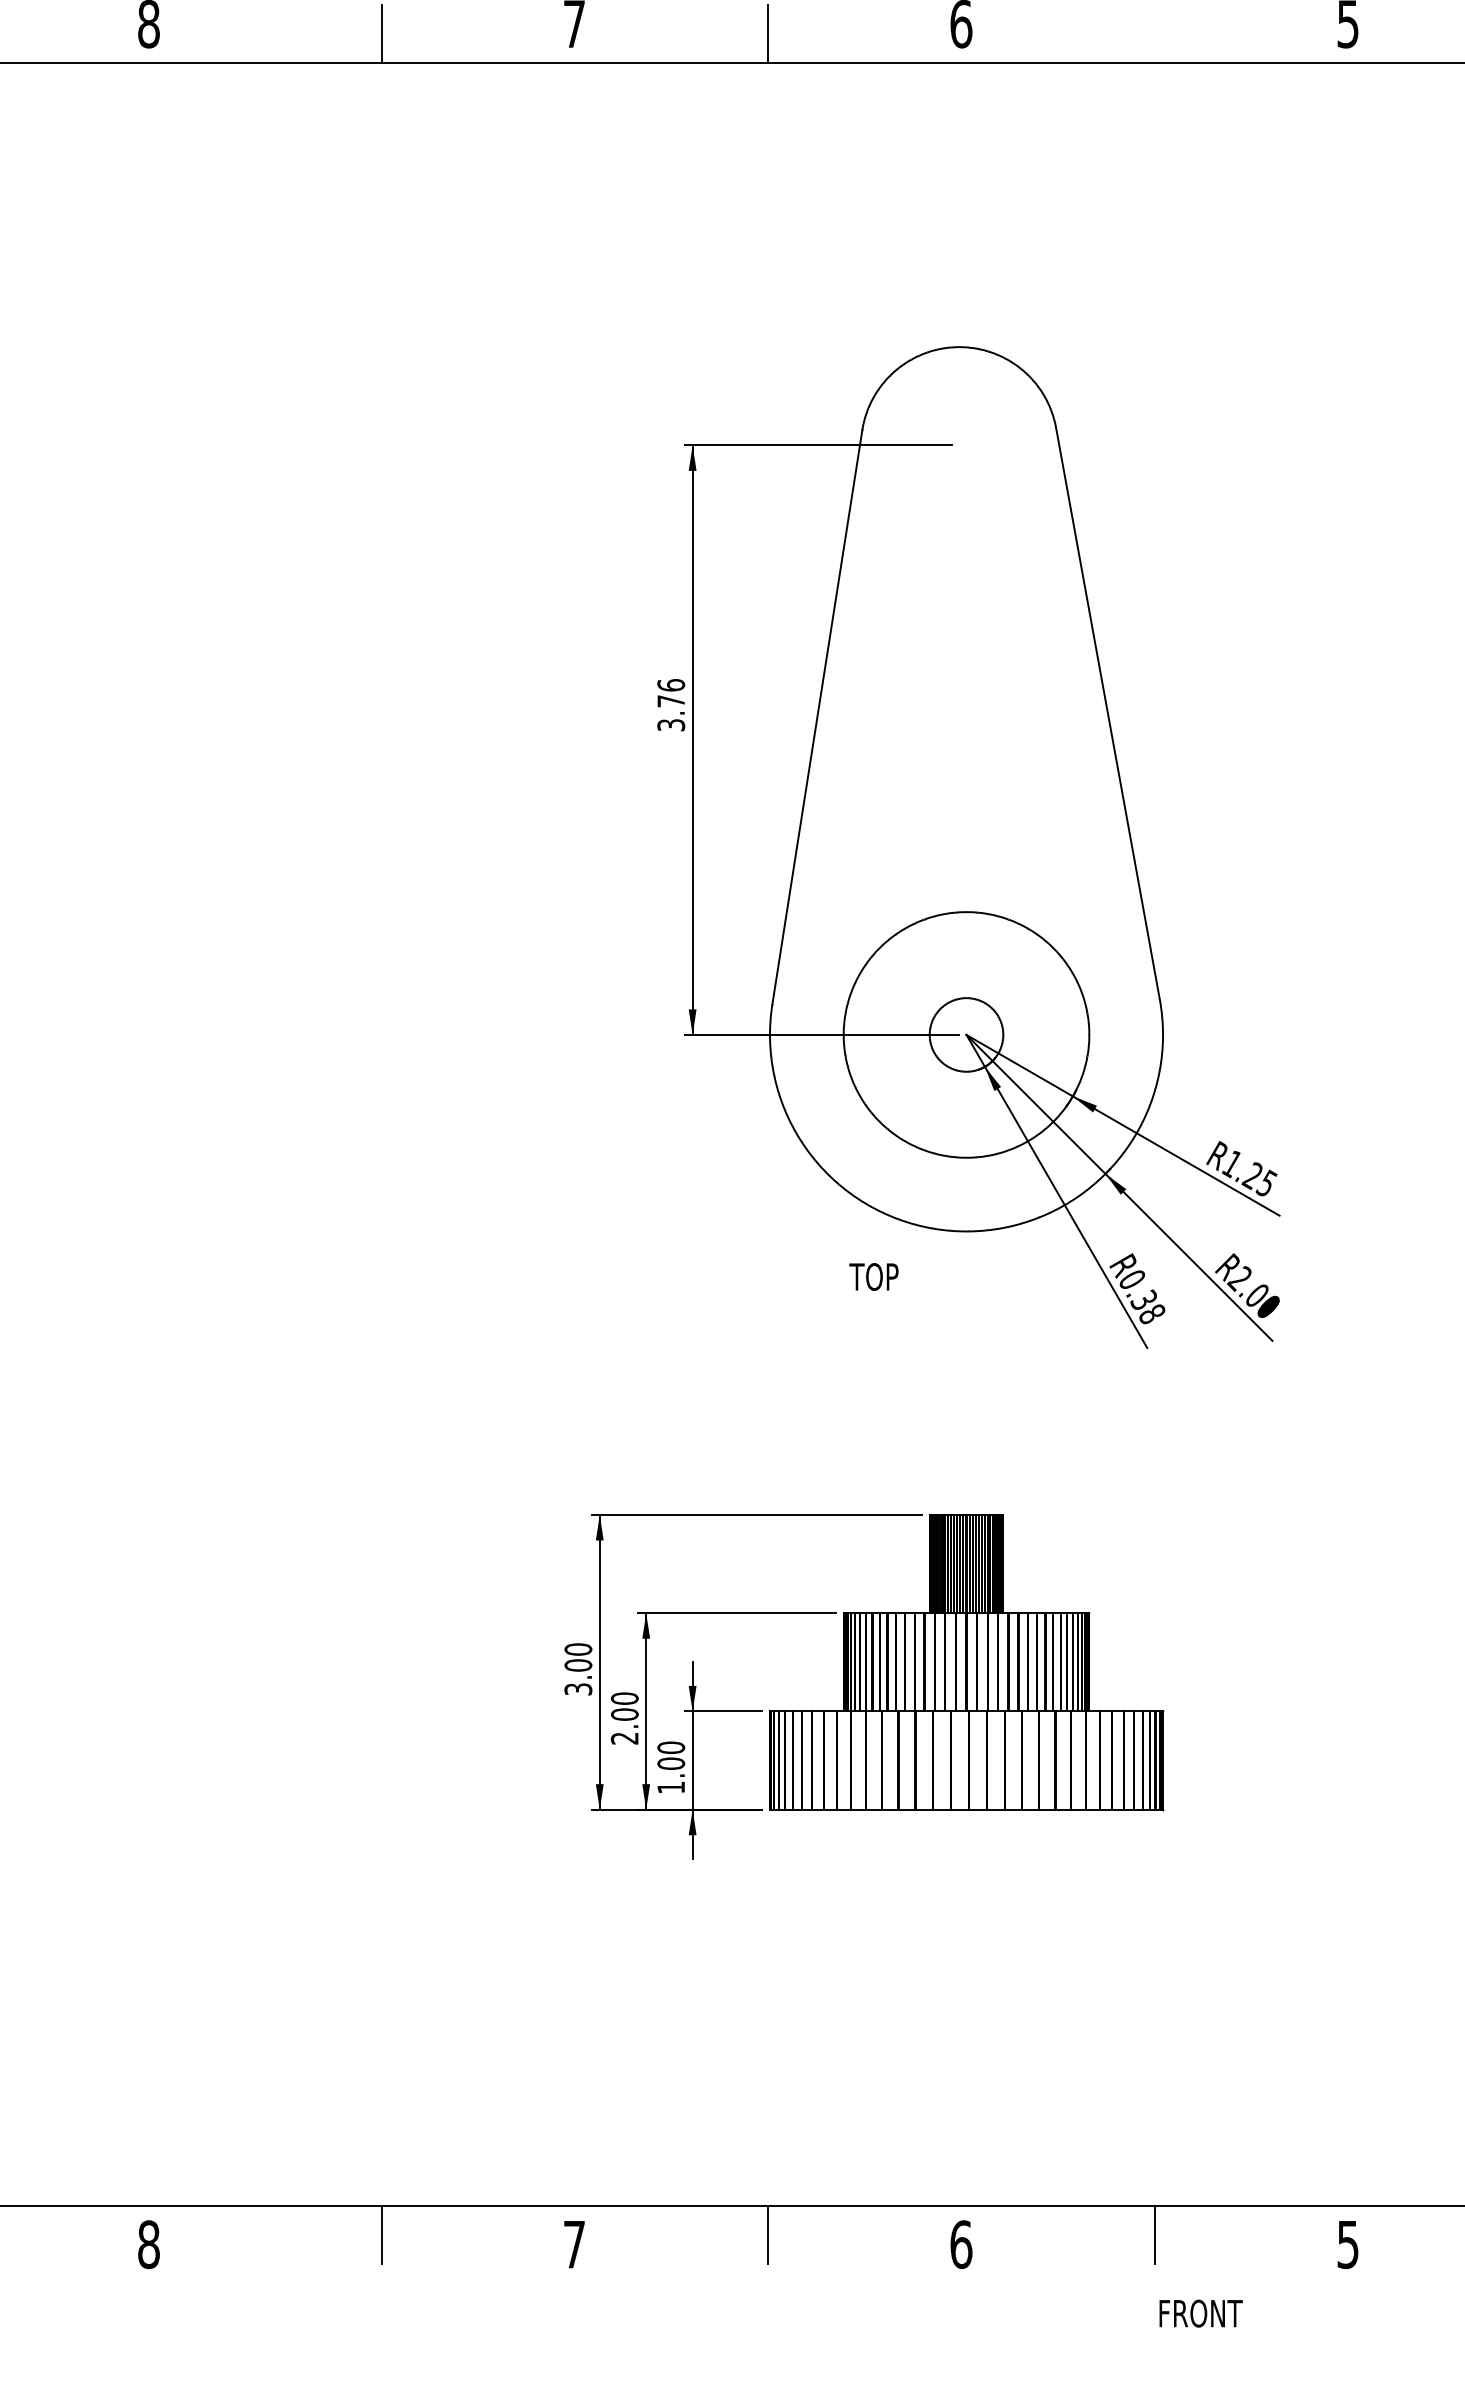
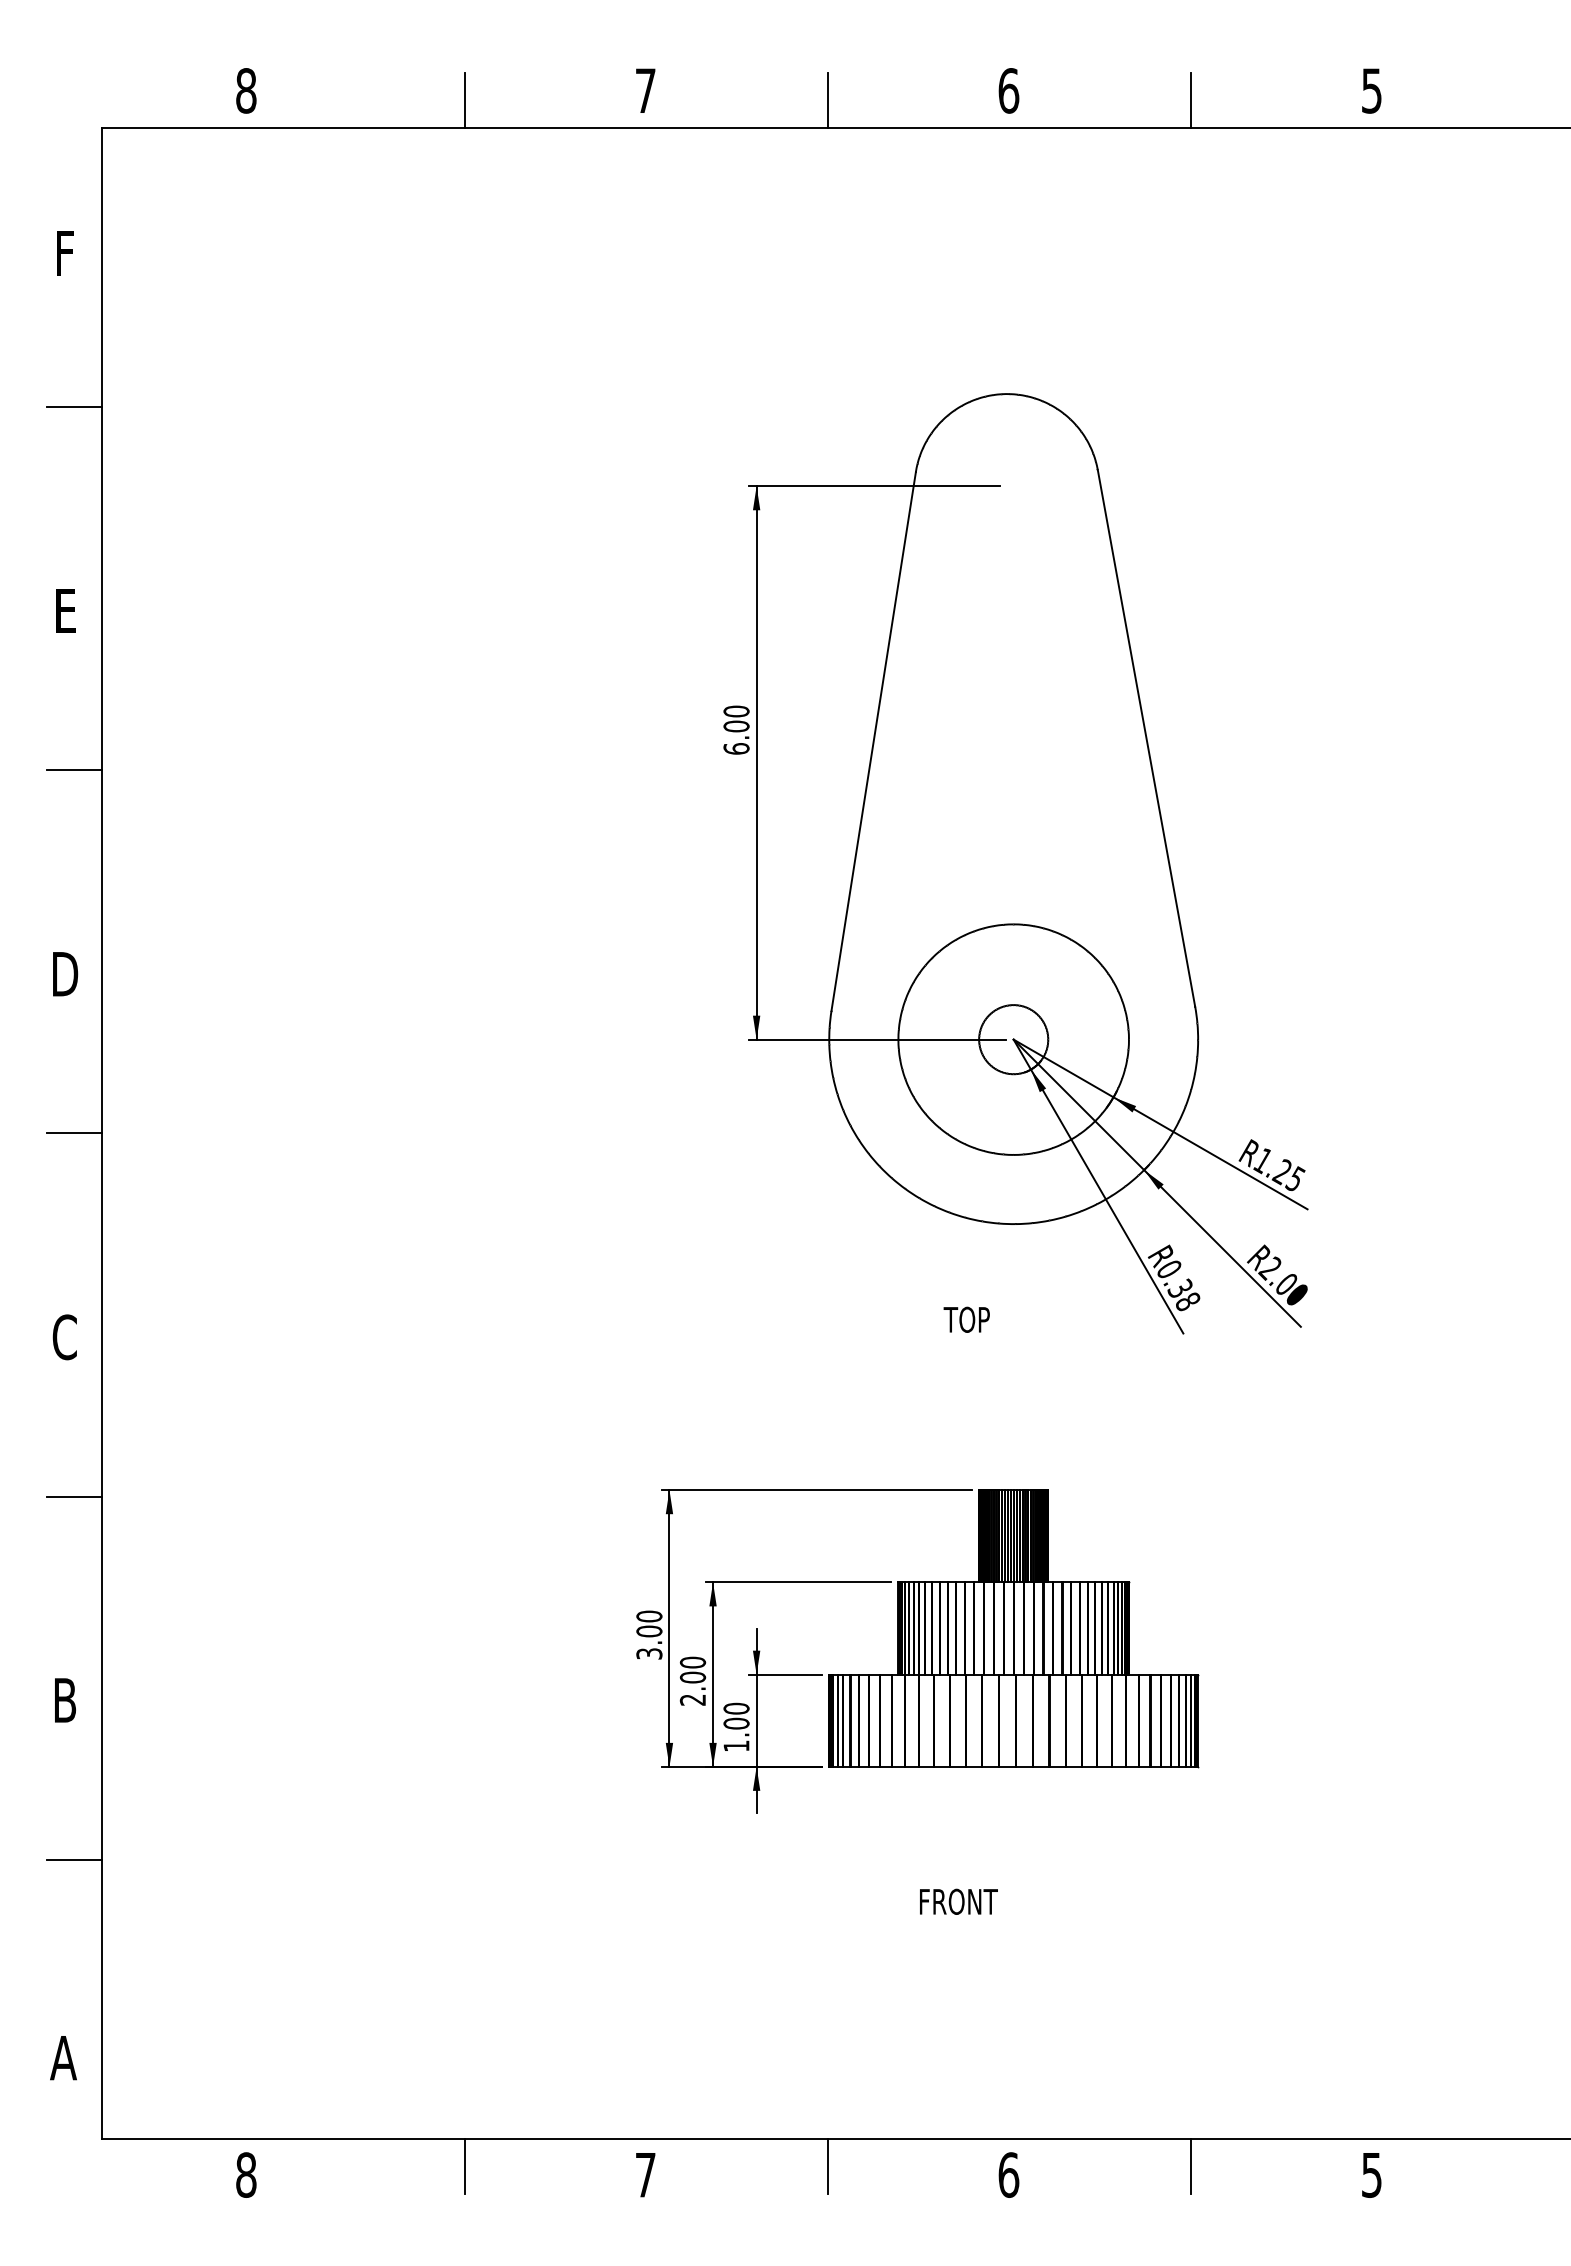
line: (1154, 34) -> (1190, 100), added
text: (671, 704) -> (736, 729), 3.76 -> 6.00
text: (873, 1276) -> (966, 1319), moved
text: (1200, 2313) -> (958, 1901), moved

